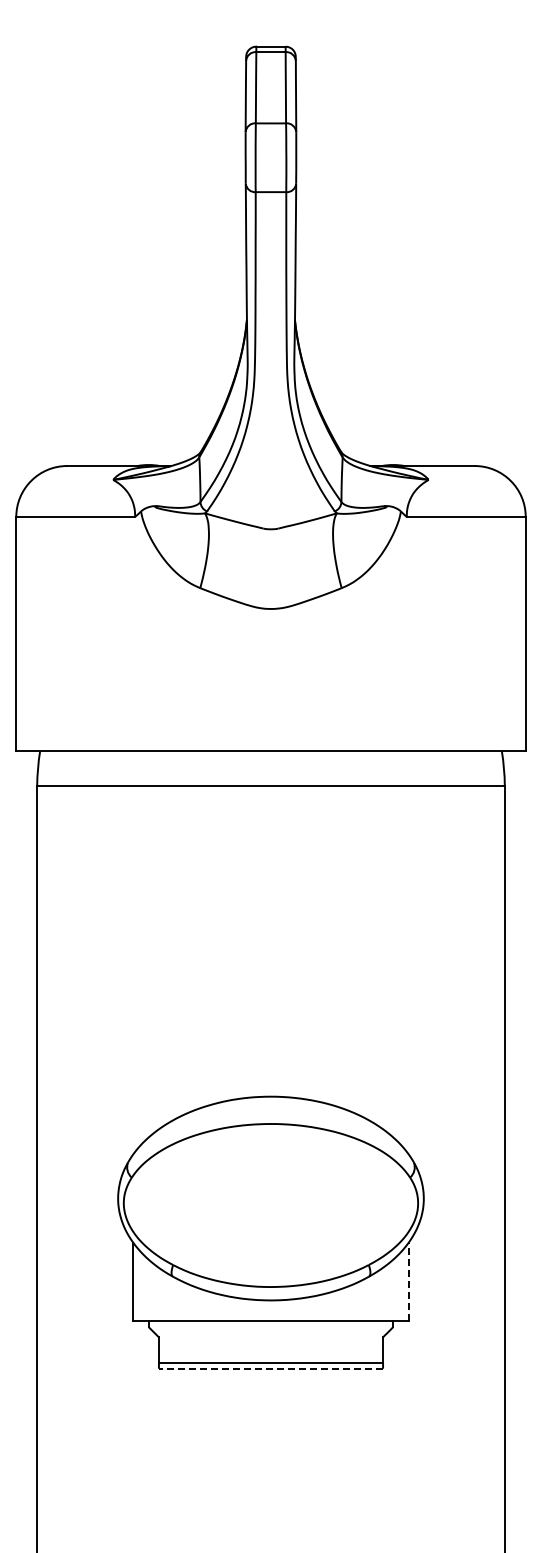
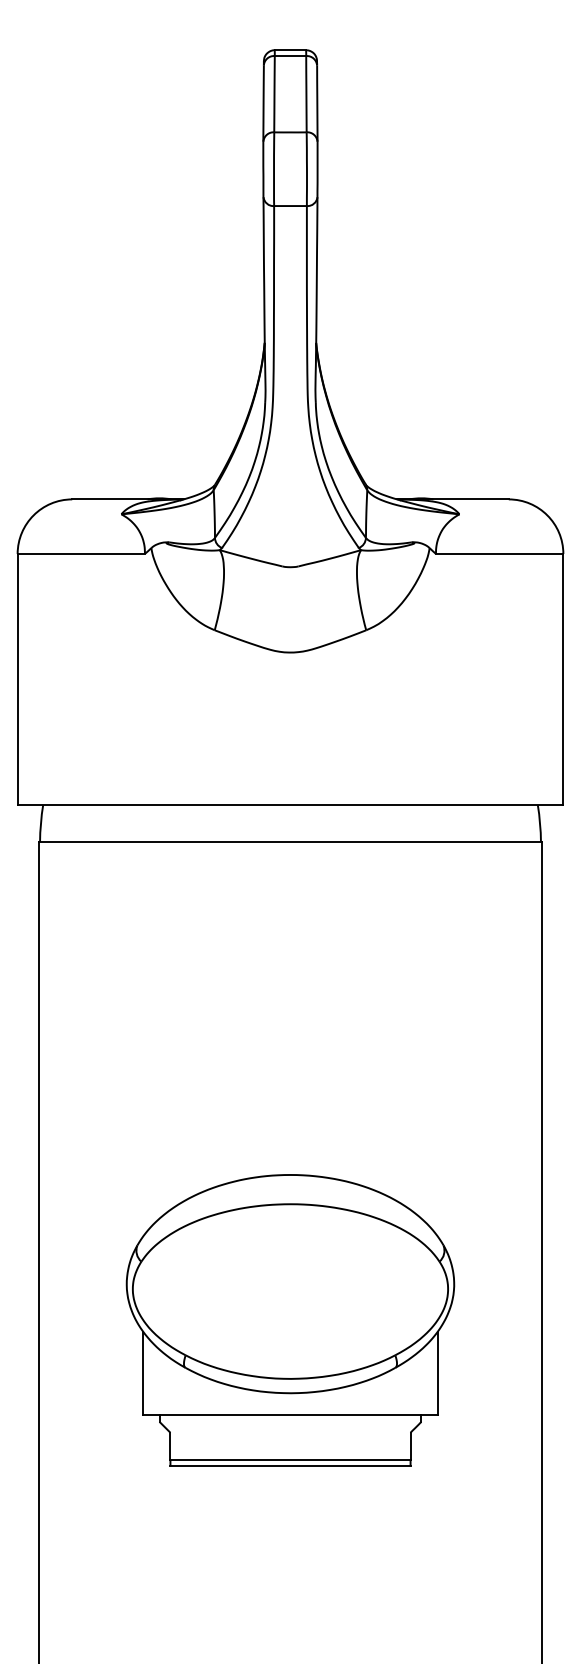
line: (408, 1281) -> (437, 1372), dashed -> solid
line: (270, 1368) -> (289, 1466), dashed -> solid

